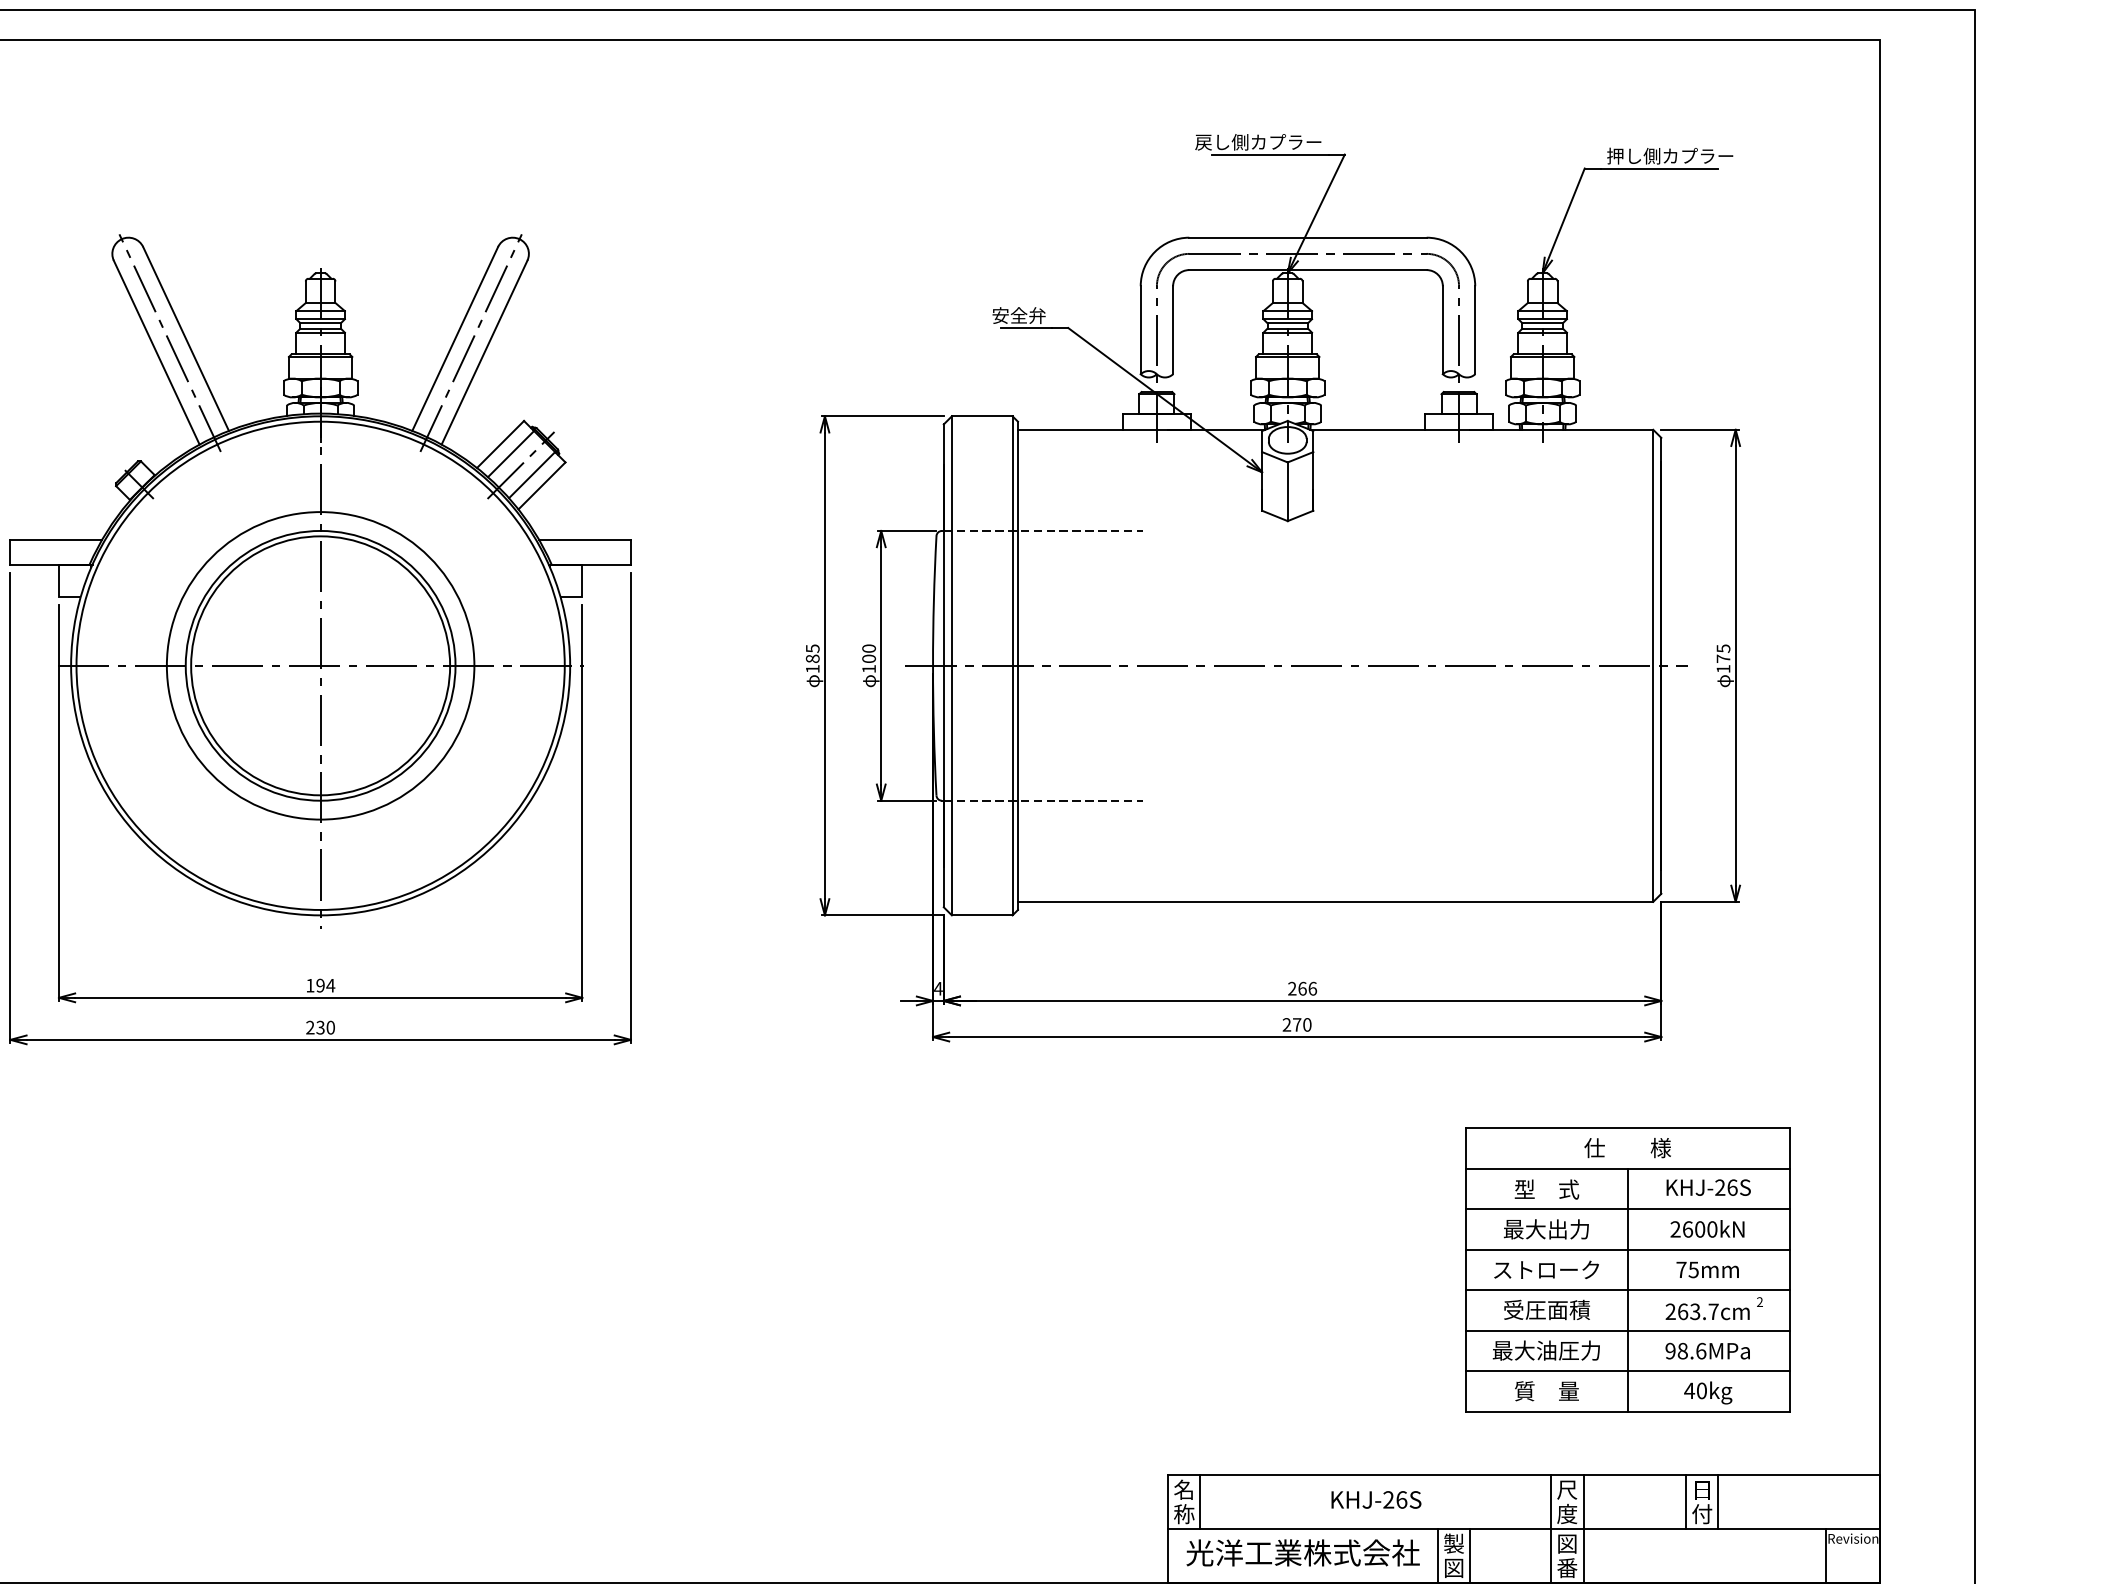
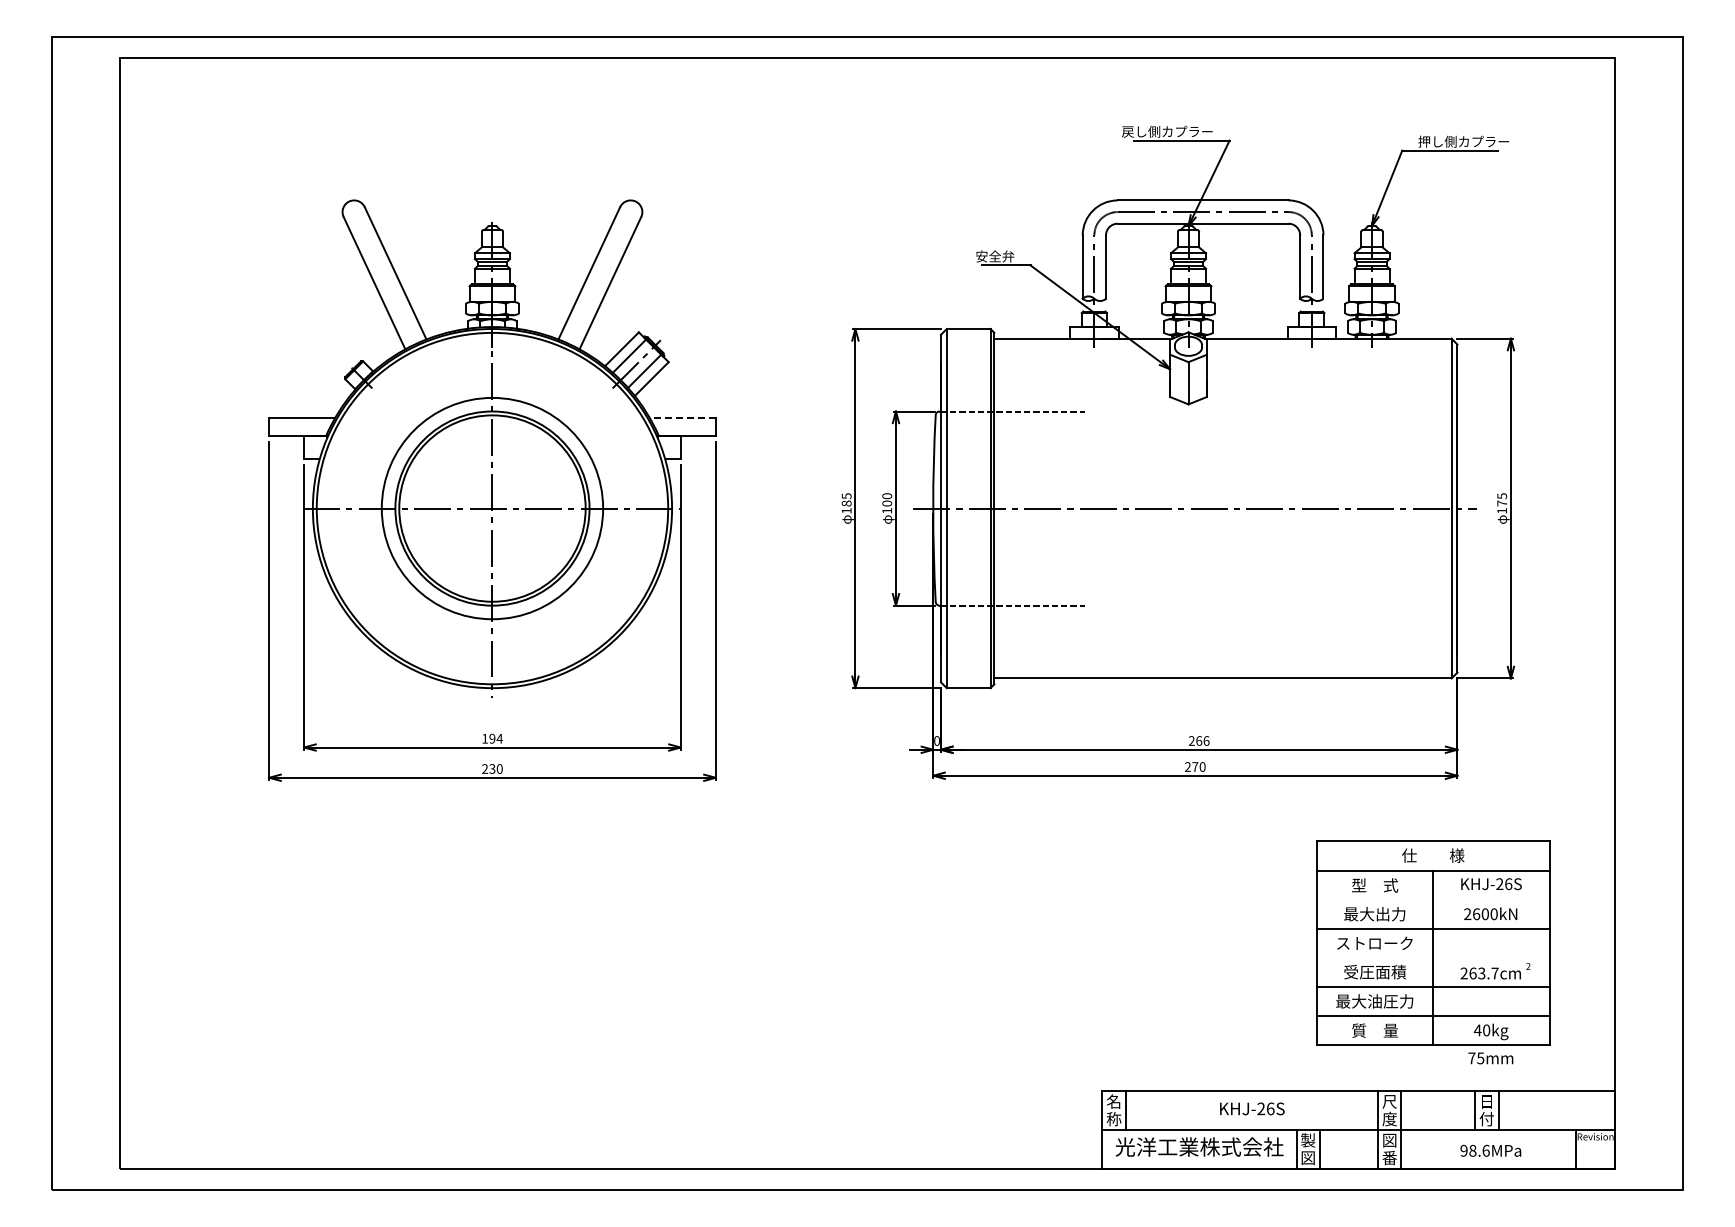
line: (169, 343) -> (383, 276), removed
line: (470, 343) -> (600, 276), removed
line: (584, 540) -> (682, 418), solid -> dashed
text: (937, 988) -> (936, 740), 4 -> 0
line: (1626, 1208) -> (1432, 899), removed
text: (1707, 1270) -> (1490, 1058), moved
line: (1626, 1289) -> (1432, 957), removed
text: (1707, 1350) -> (1490, 1150), moved

